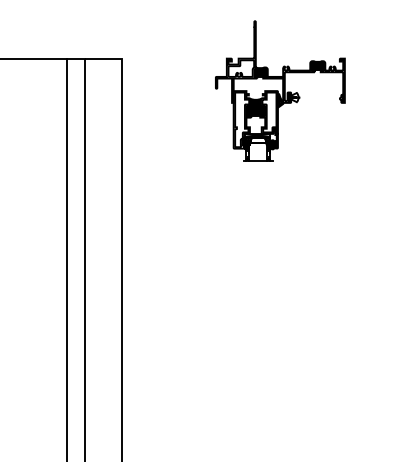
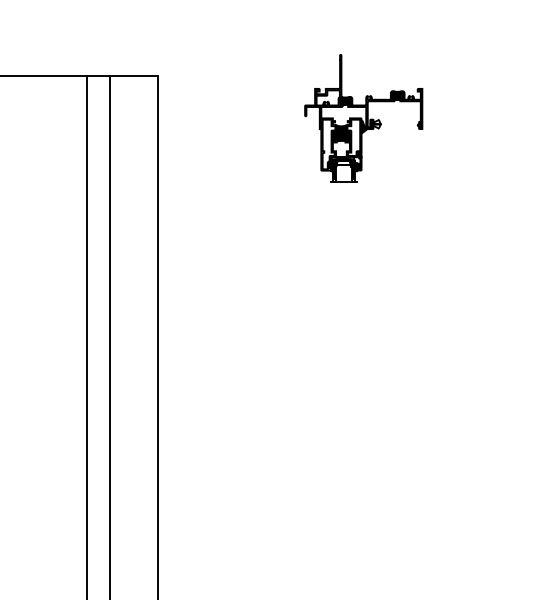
part: (280, 90) -> (363, 117), size x0.7

